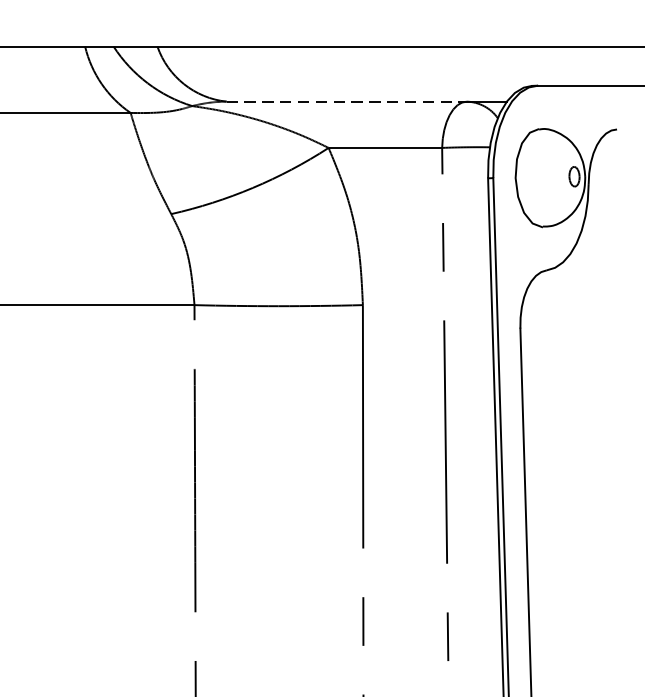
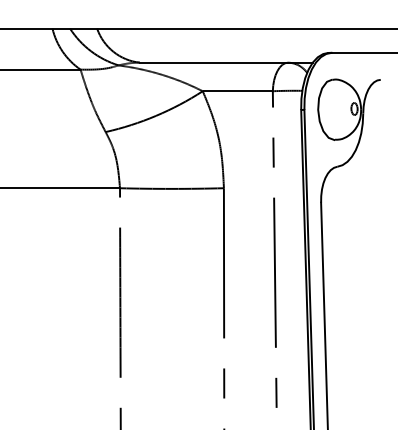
line: (347, 101) -> (214, 62), dashed -> solid

